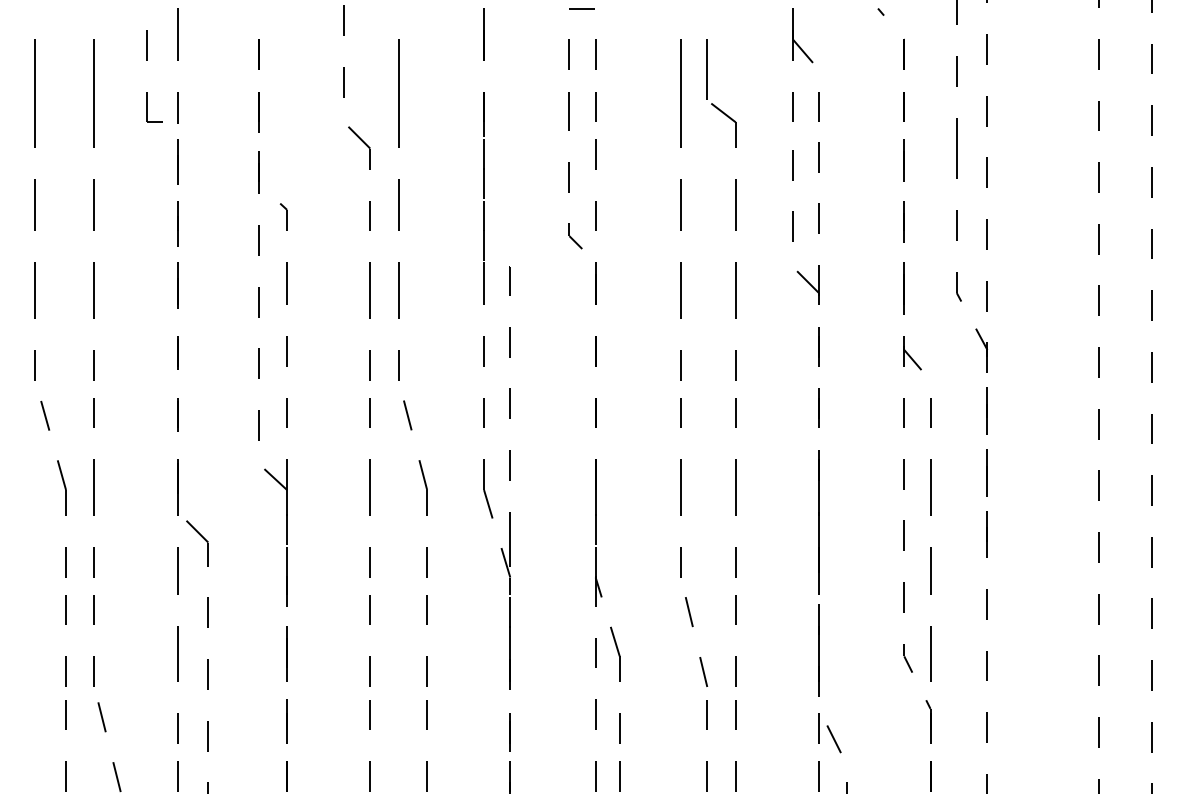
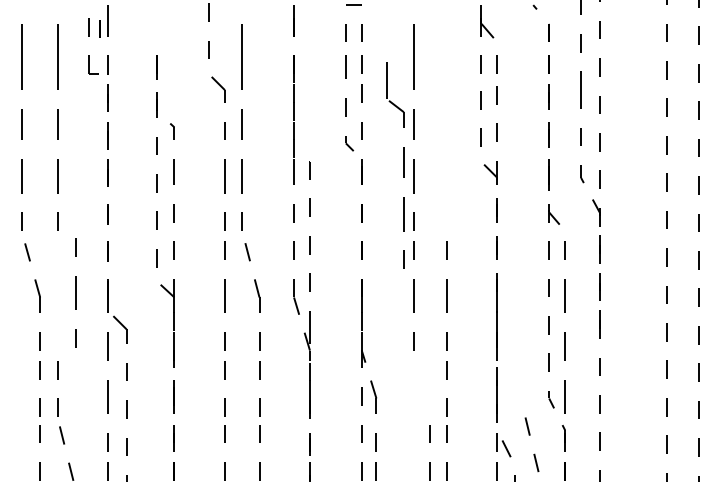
line: (257, 53) -> (99, 28), moved
part: (735, 210) -> (403, 165), moved
line: (94, 486) -> (75, 292), moved
line: (693, 626) -> (530, 435), moved

